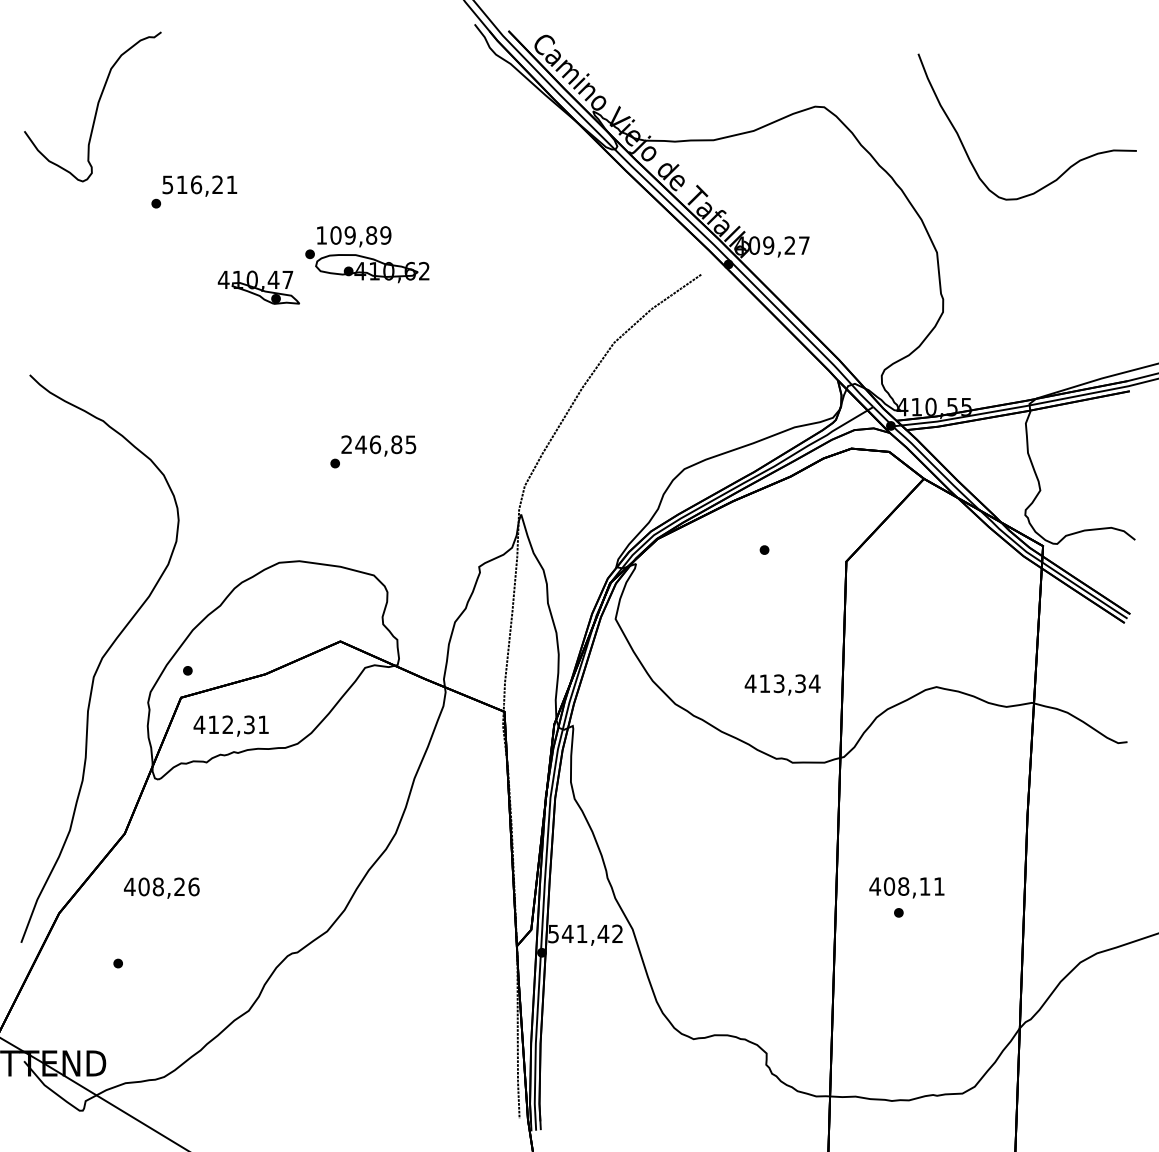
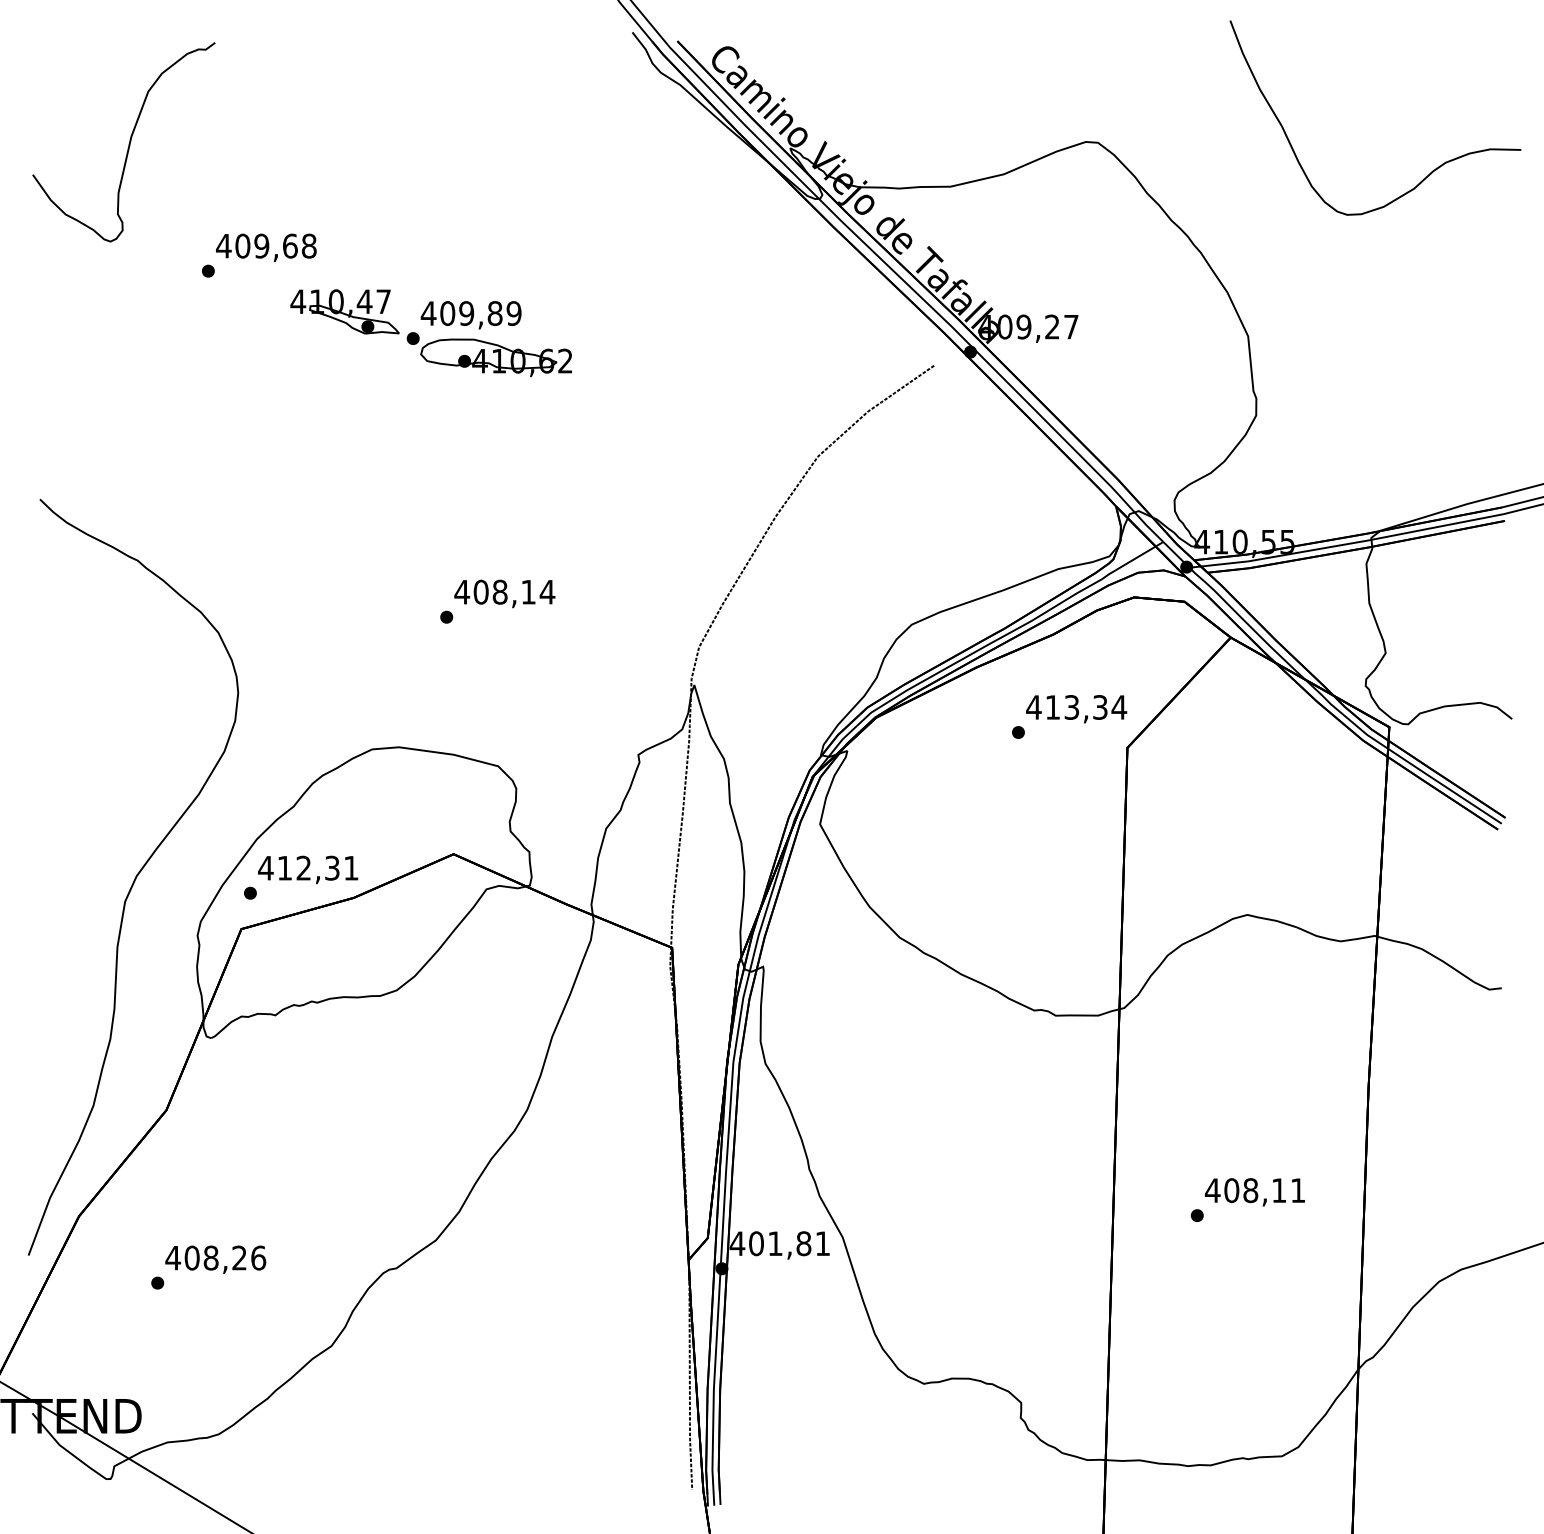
curve: (1064, 171) -> (1424, 177), moved
text: (199, 184) -> (266, 245), 516,21 -> 409,68
text: (321, 235) -> (428, 313), 109,89 -> 409,89
part: (258, 287) -> (344, 311), moved
text: (378, 444) -> (504, 591), 246,85 -> 408,14
text: (782, 685) -> (1076, 709), moved
text: (231, 725) -> (308, 869), moved
text: (161, 887) -> (215, 1259), moved
text: (906, 887) -> (1254, 1192), moved
text: (585, 933) -> (779, 1243), 541,42 -> 401,81

